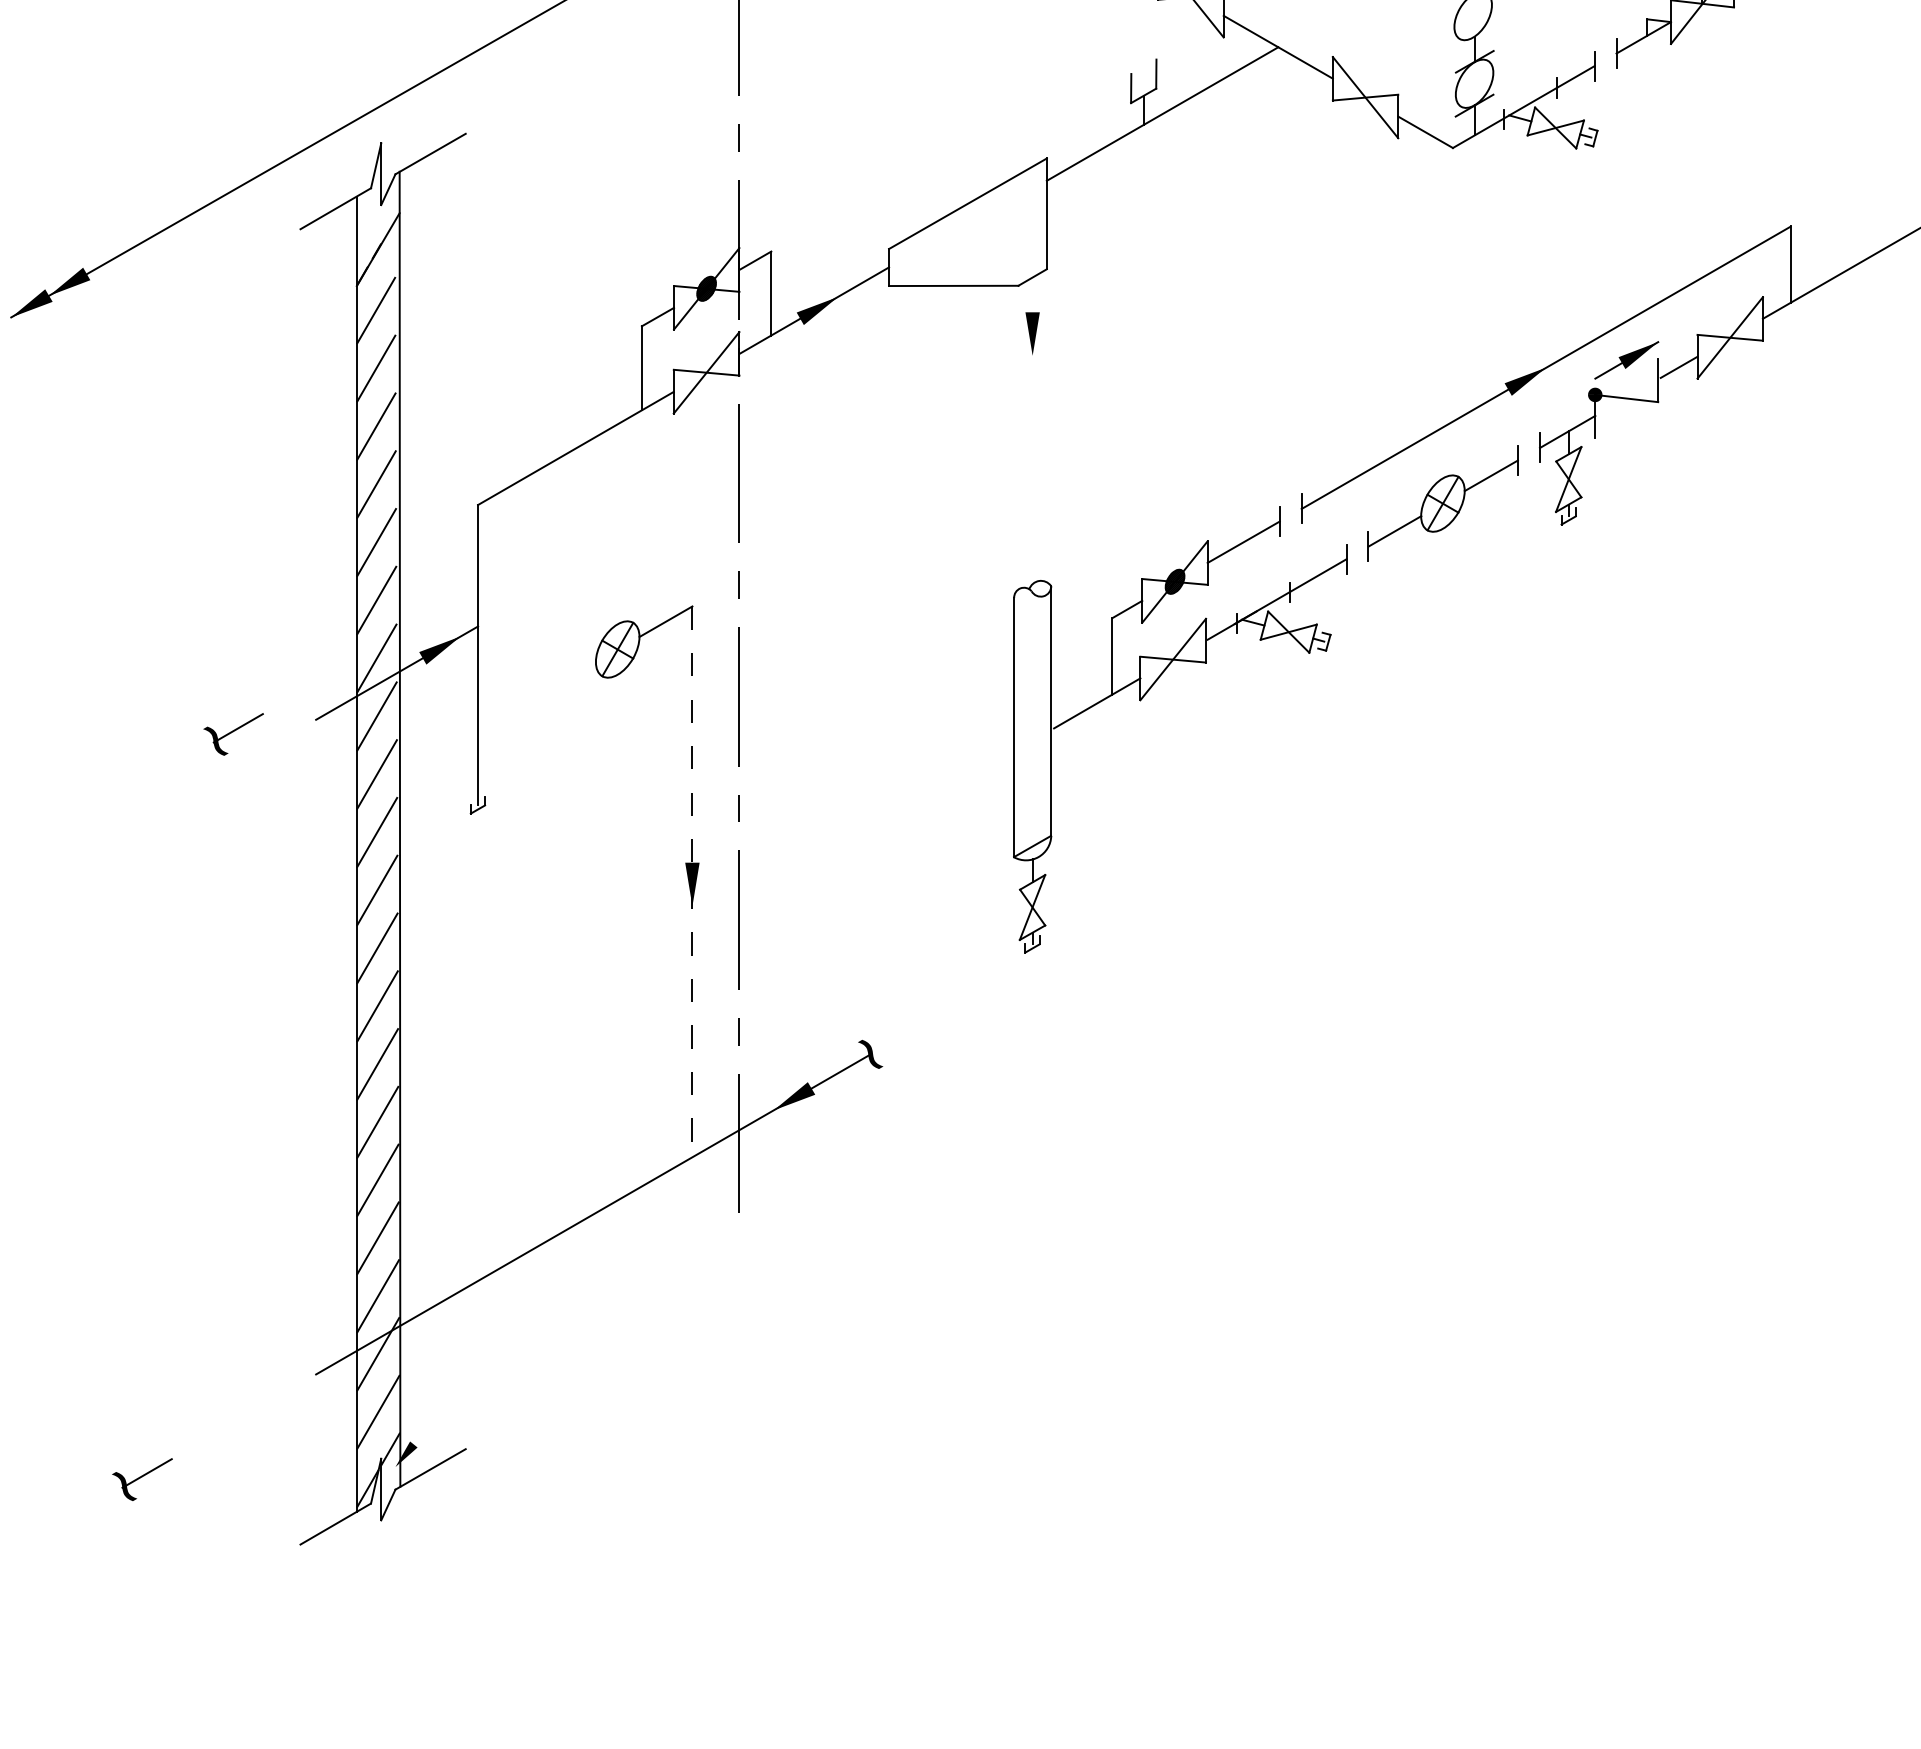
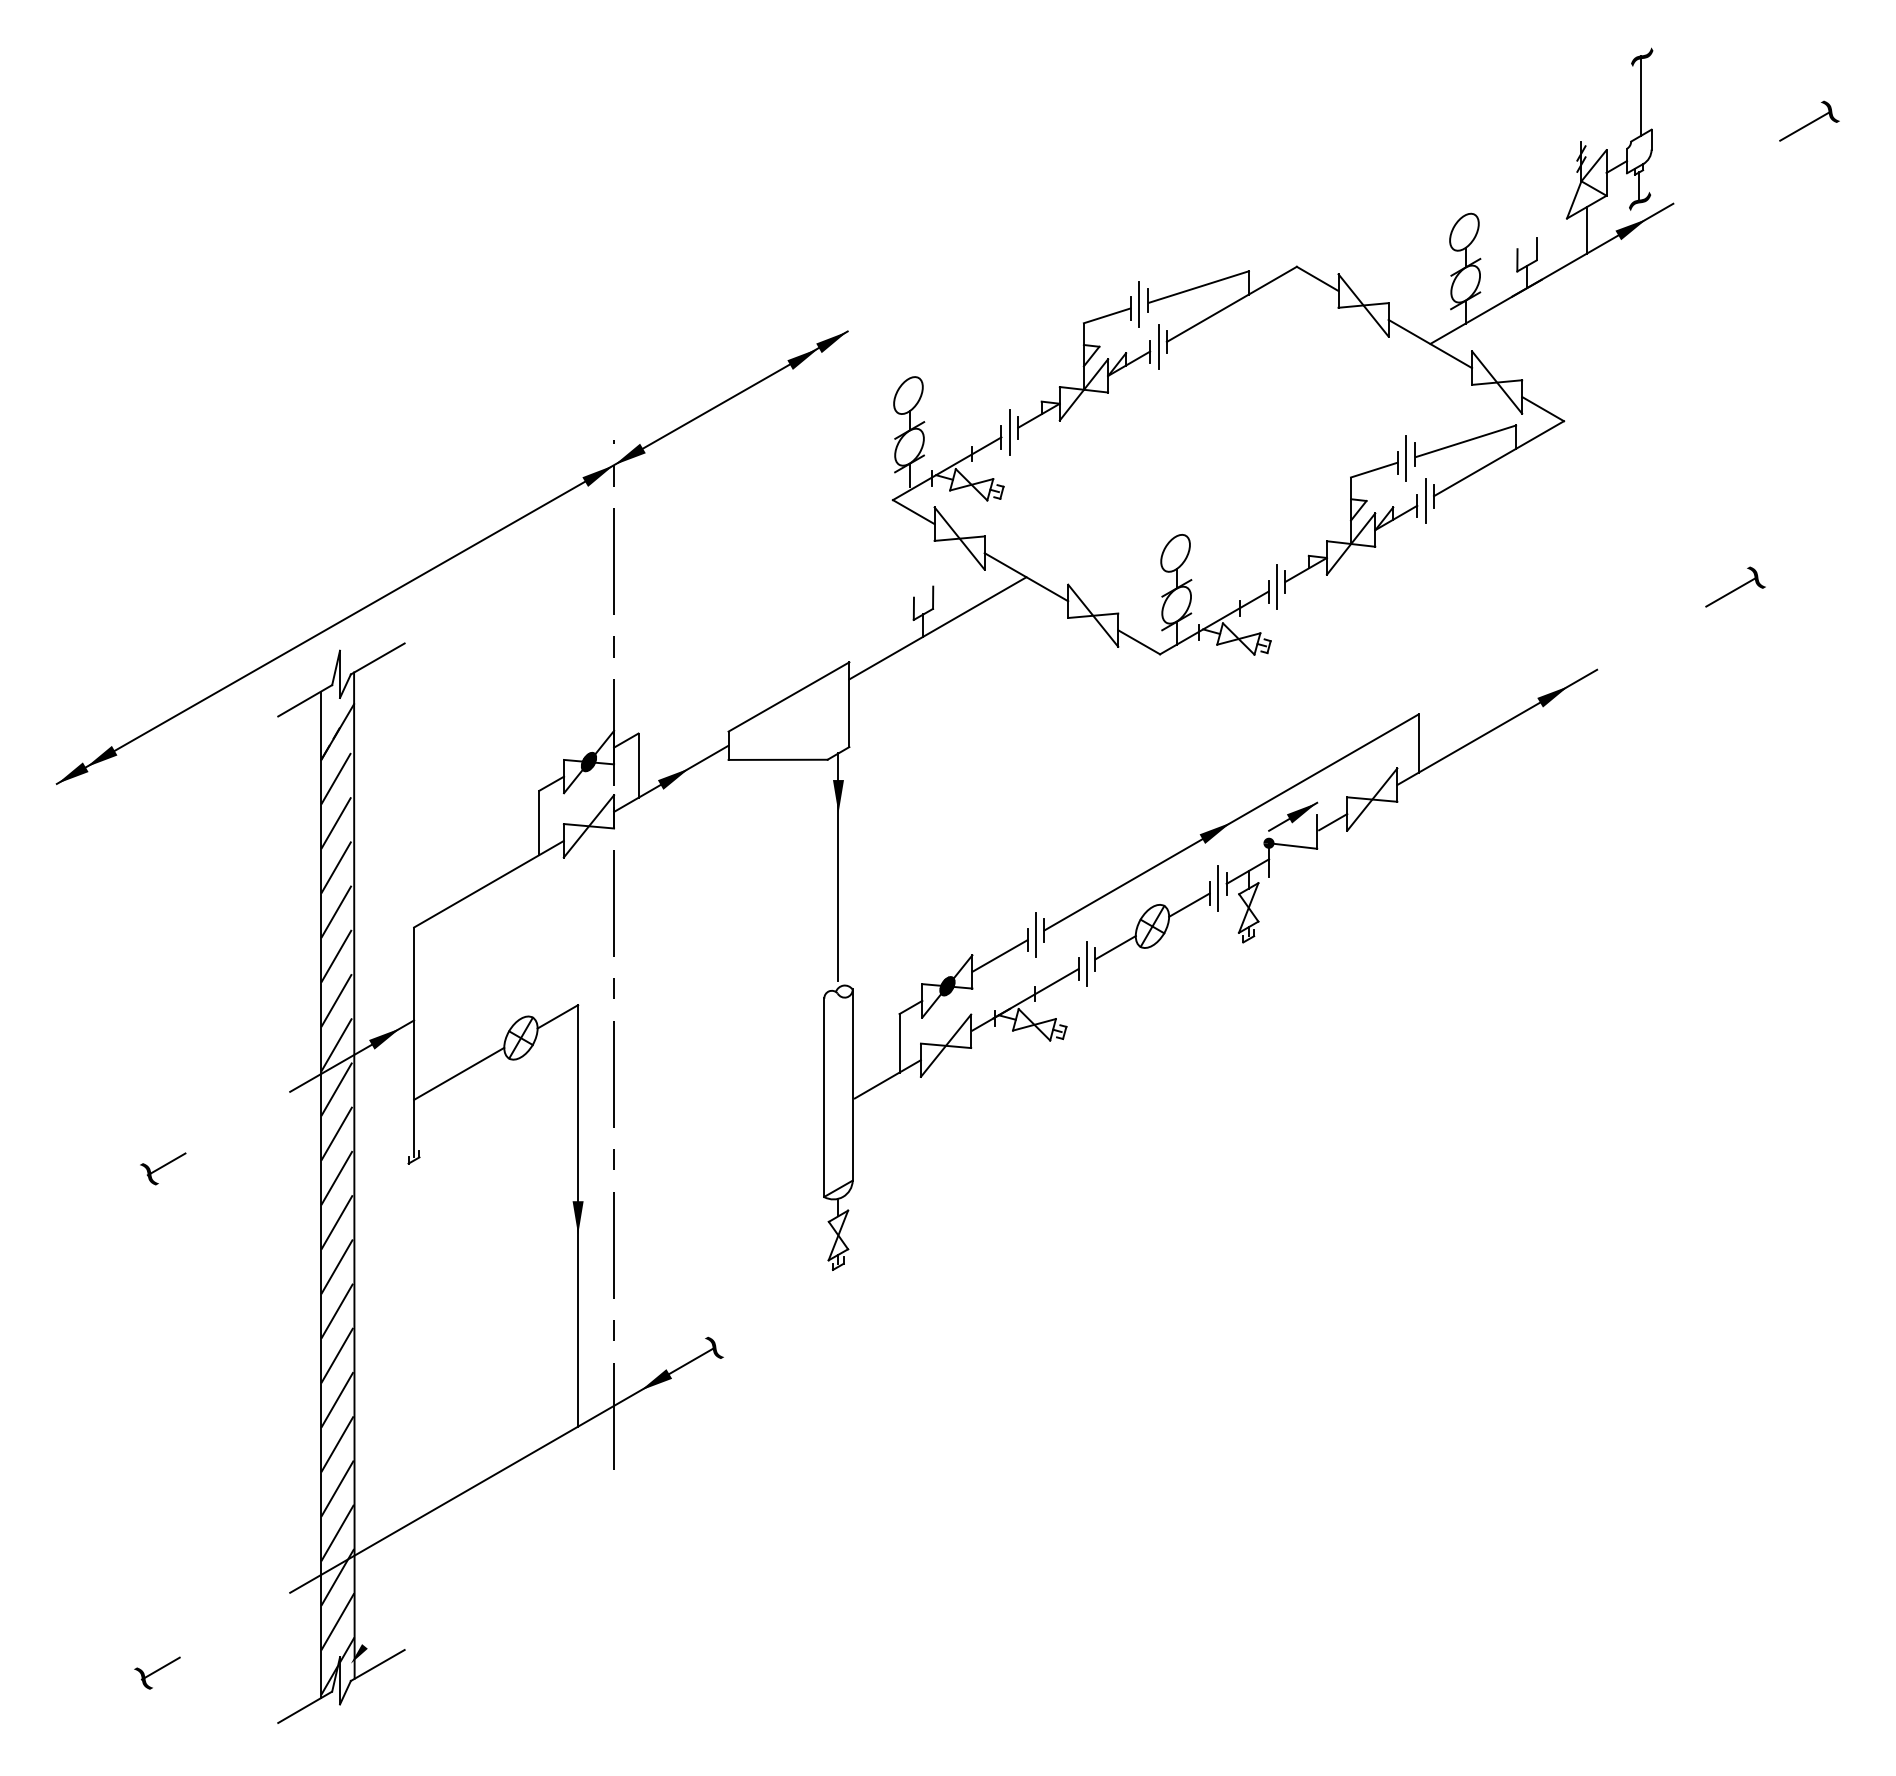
line: (1605, 59) -> (1276, 586), added
line: (1032, 426) -> (838, 867), added
line: (1529, 454) -> (1218, 888), added
line: (1290, 514) -> (1035, 934), added
line: (1358, 552) -> (1087, 963), added
line: (537, 695) -> (459, 1073), added
part: (234, 733) -> (163, 1168), moved
line: (692, 881) -> (578, 1215), dashed -> solid

